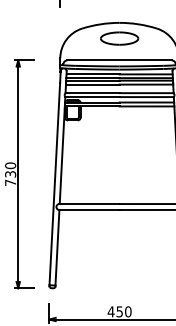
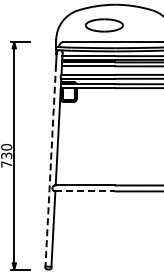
part: (119, 38) -> (104, 25), moved
line: (54, 184) -> (50, 165), solid -> dashed
line: (90, 210) -> (86, 191), solid -> dashed

